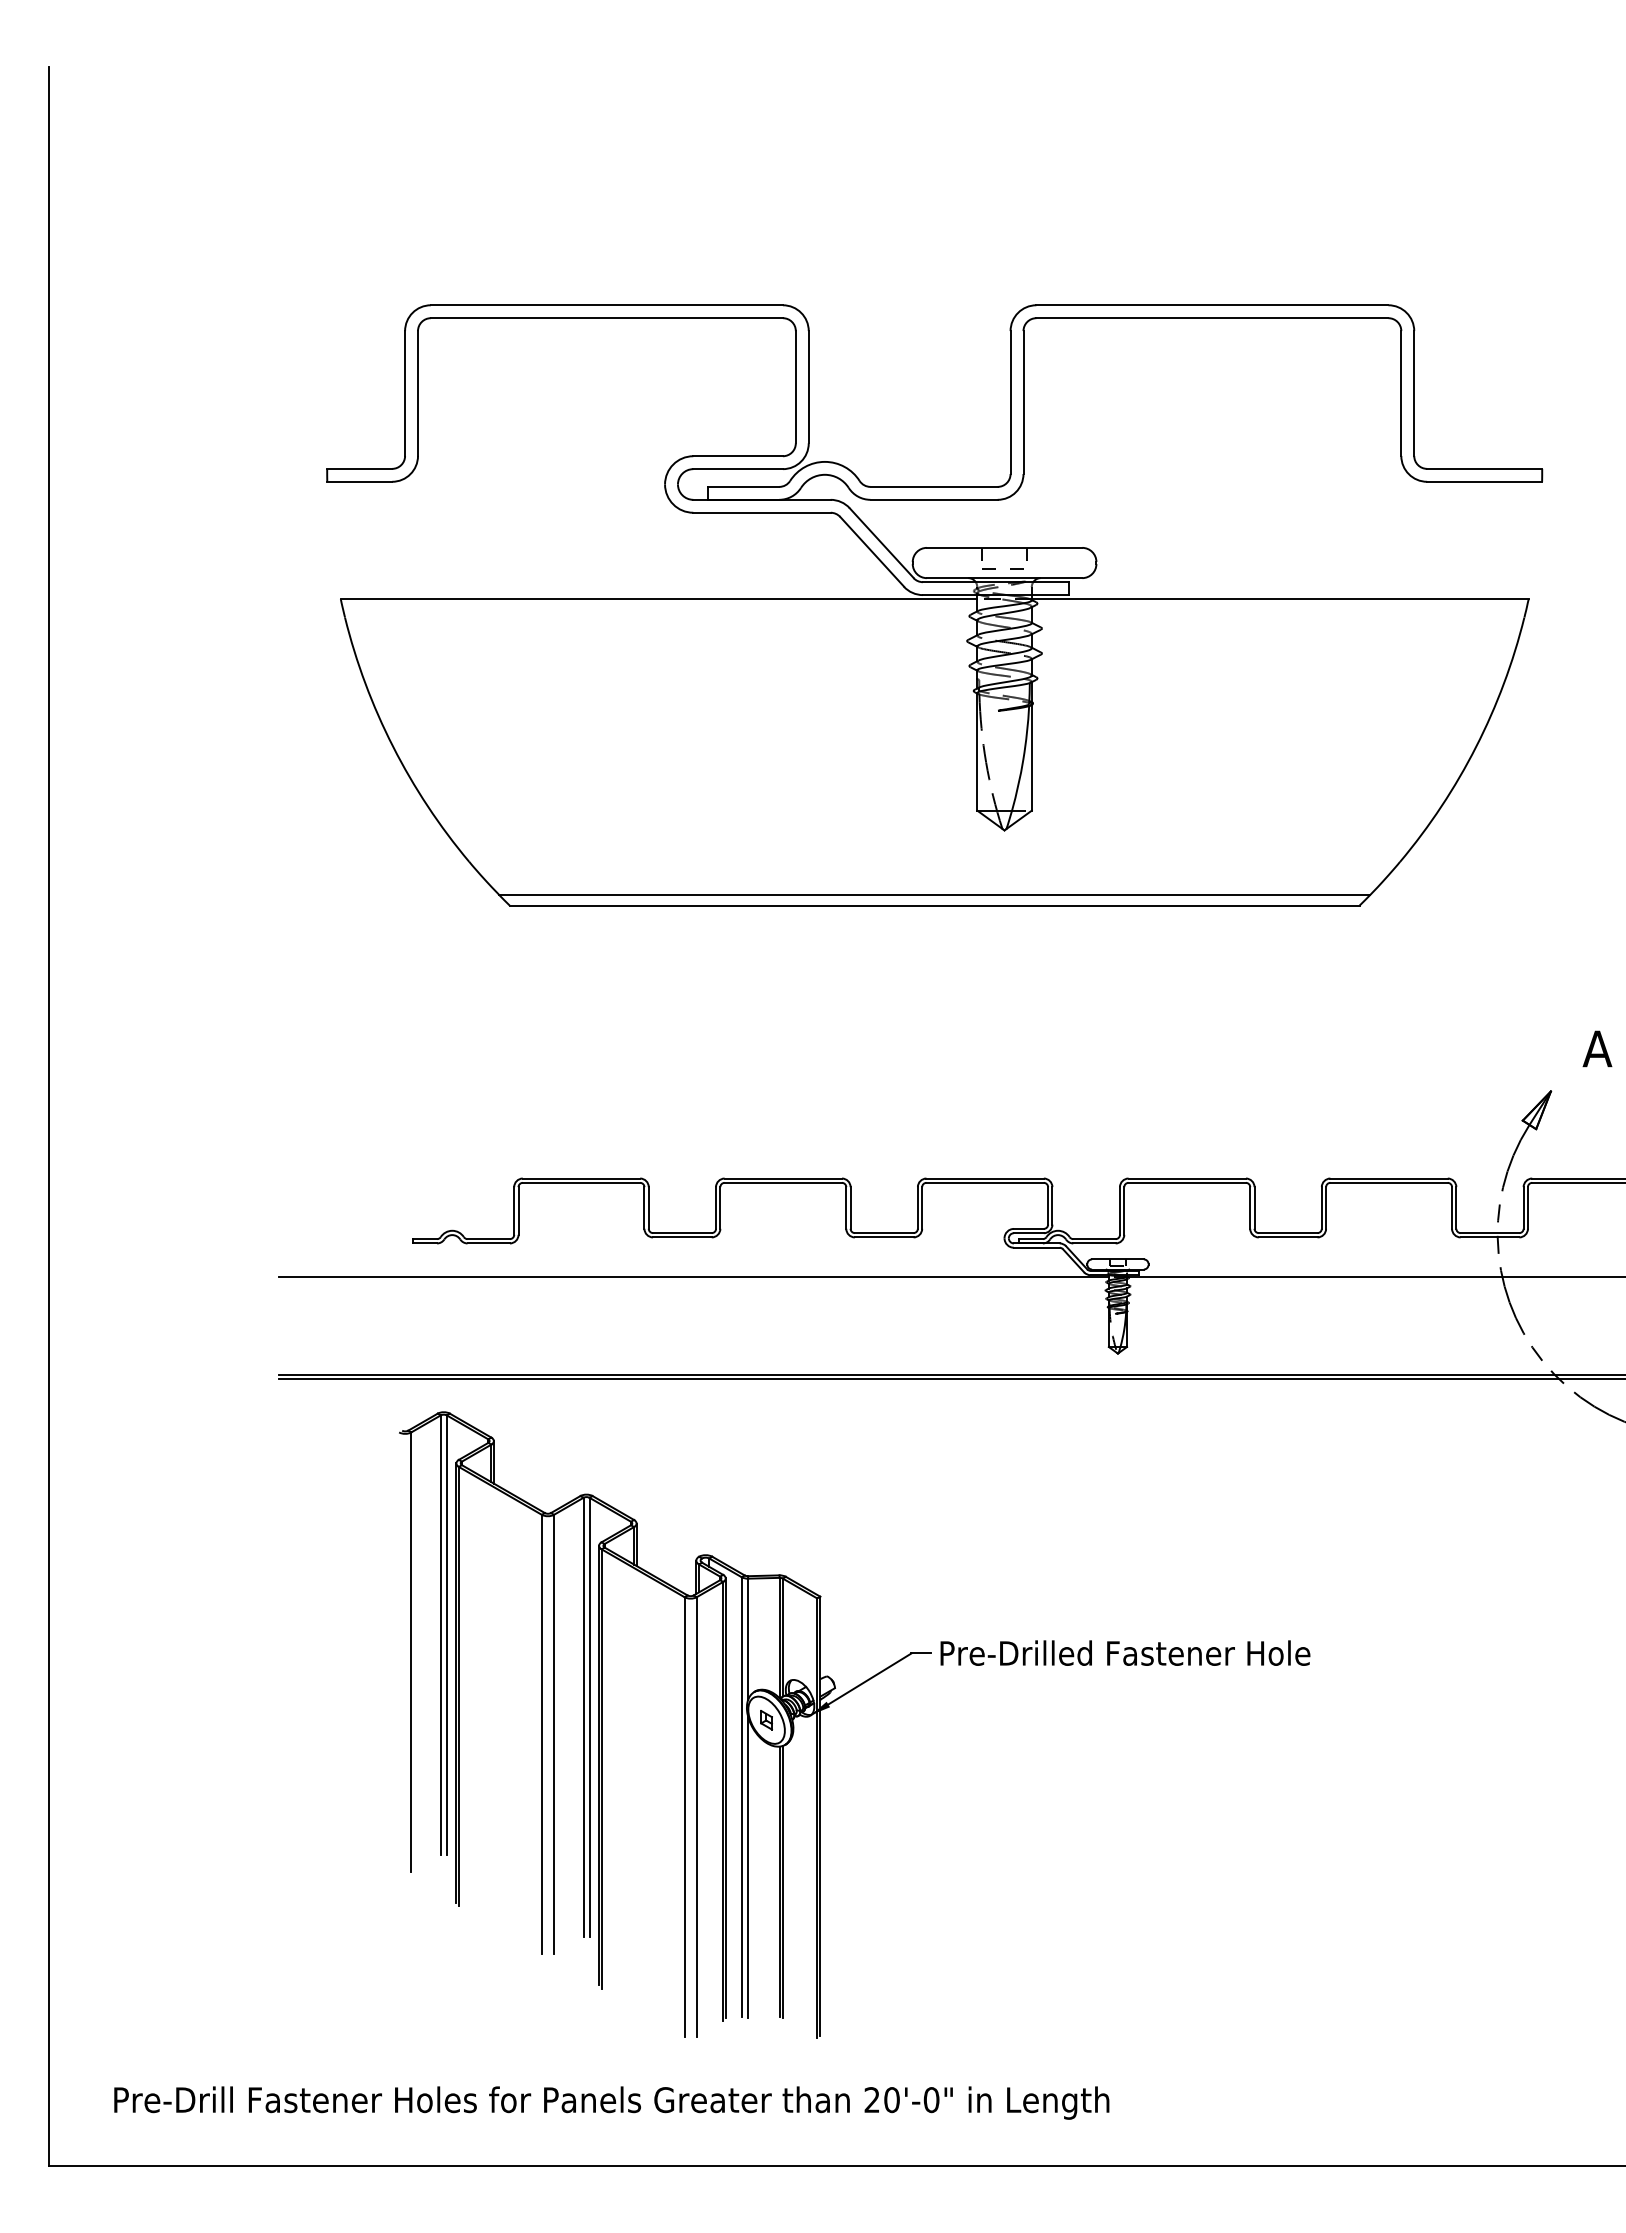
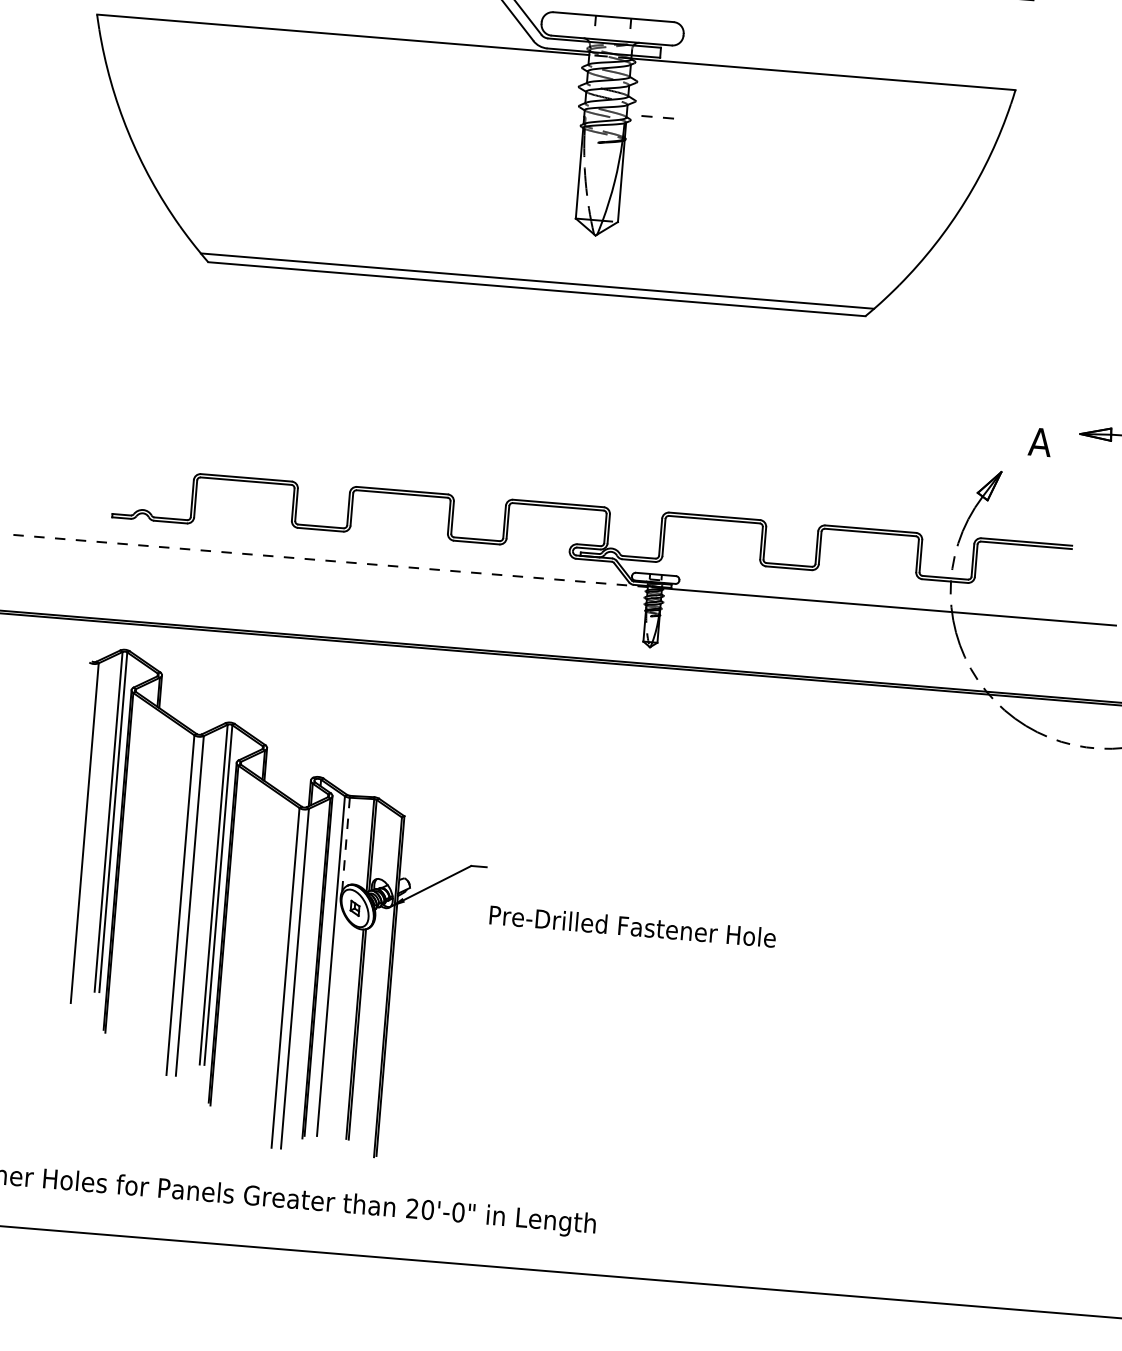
line: (995, 568) -> (652, 116), moved
line: (693, 1276) -> (326, 560), solid -> dashed
line: (748, 1639) -> (346, 844), solid -> dashed
text: (1125, 1652) -> (632, 925), moved
line: (748, 1867) -> (331, 1021), removed

